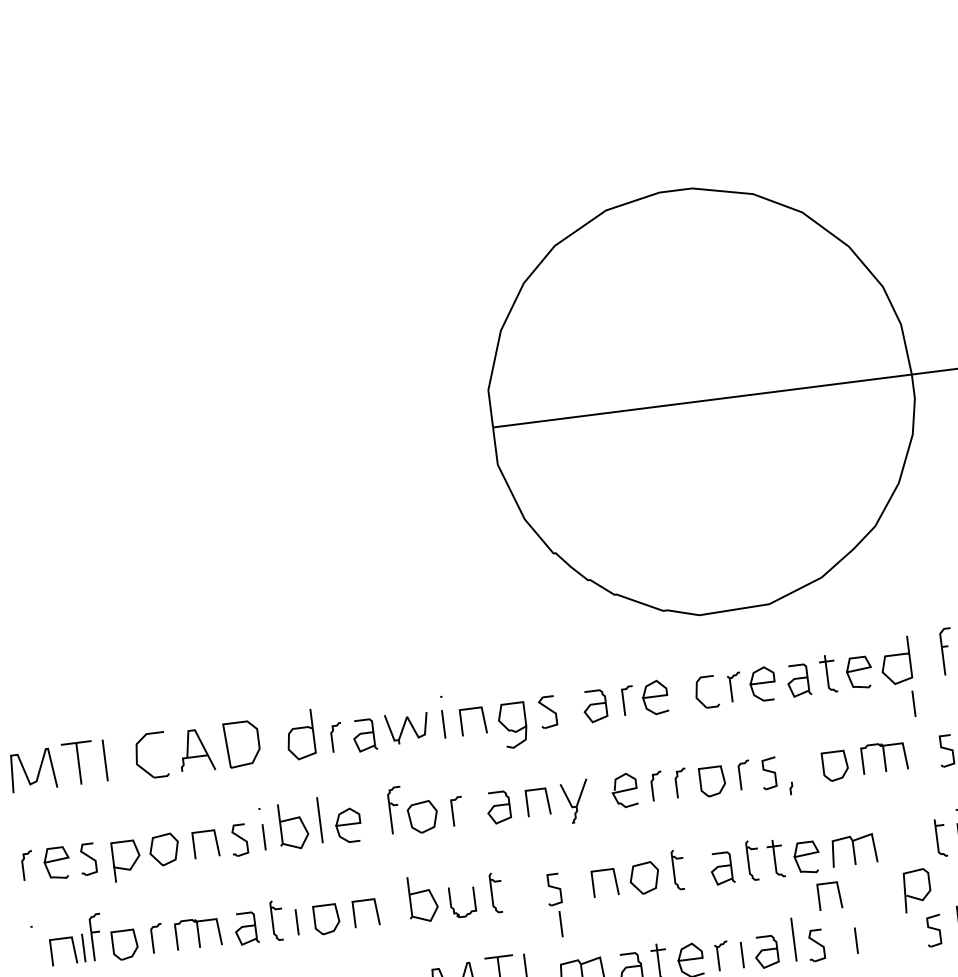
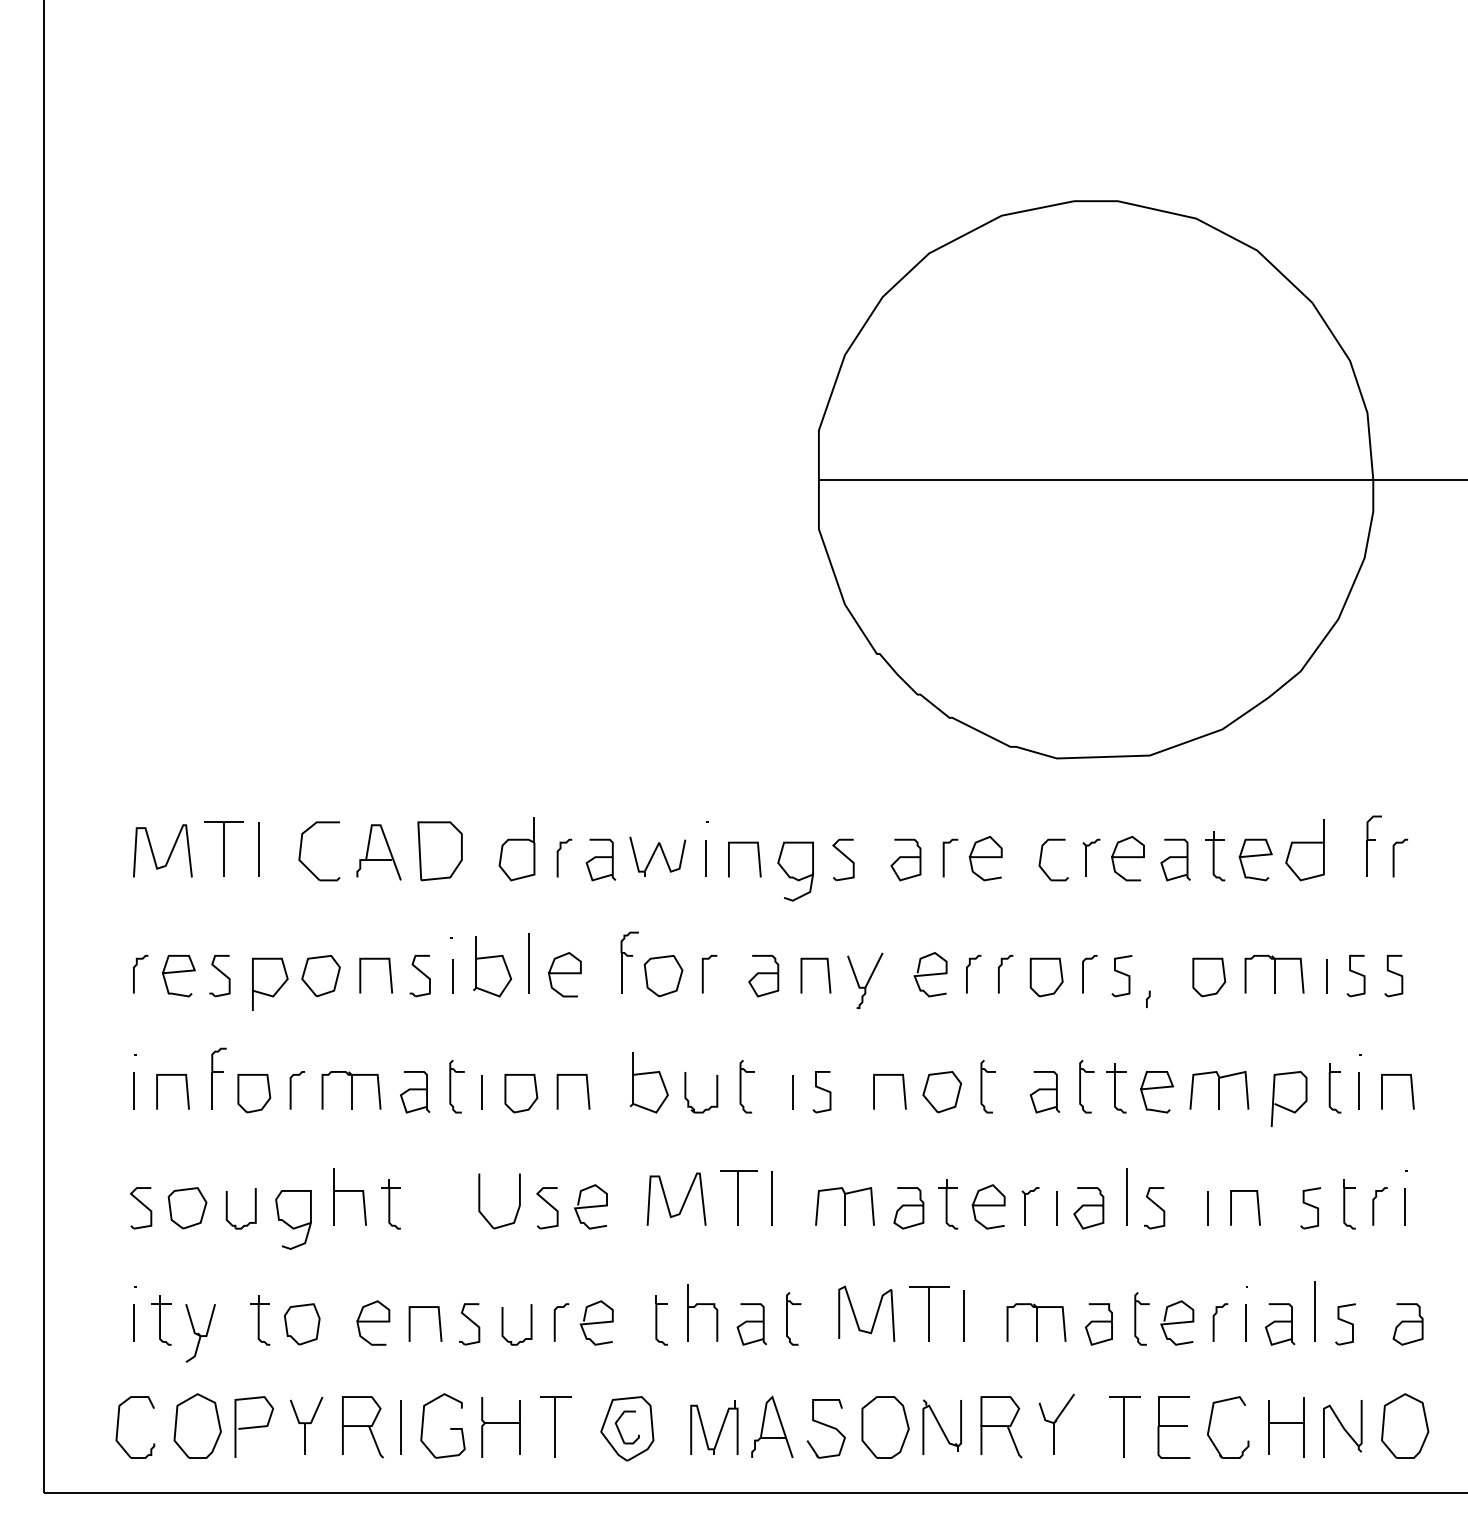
line: (913, 704) -> (1326, 976), moved
line: (838, 894) -> (1257, 1207), moved
curve: (913, 896) -> (1283, 1106), moved
line: (560, 924) -> (792, 1092), moved
line: (83, 947) -> (133, 1090), moved

